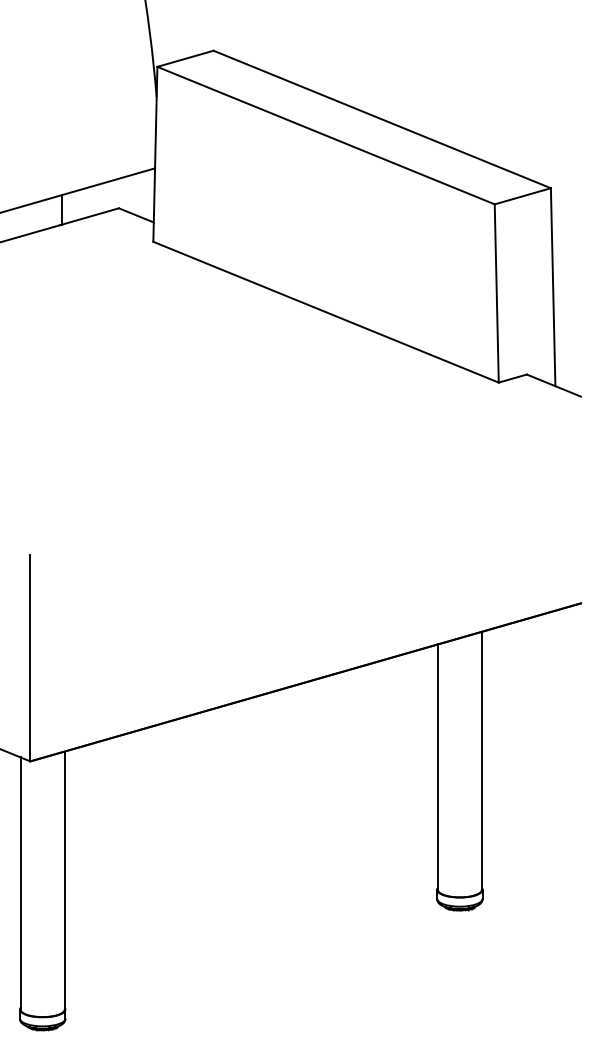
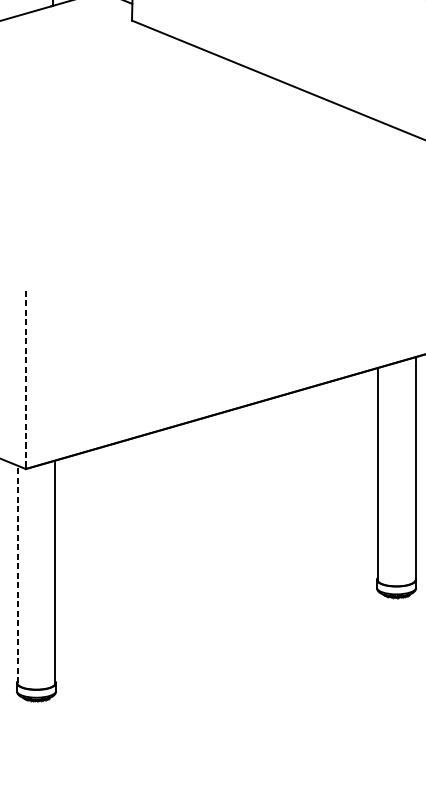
line: (30, 658) -> (25, 380), solid -> dashed
line: (20, 883) -> (17, 574), solid -> dashed

